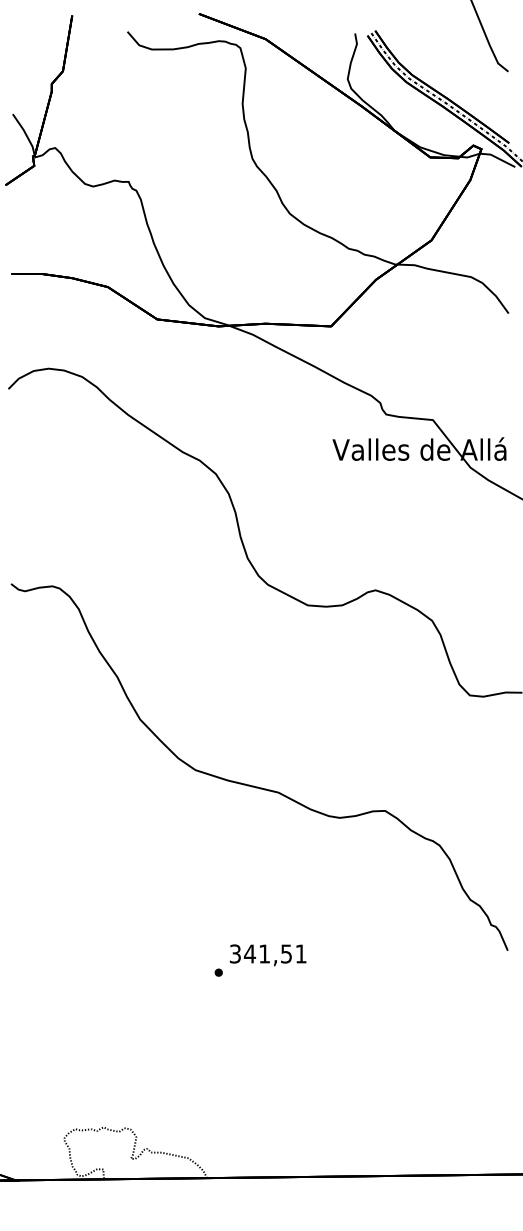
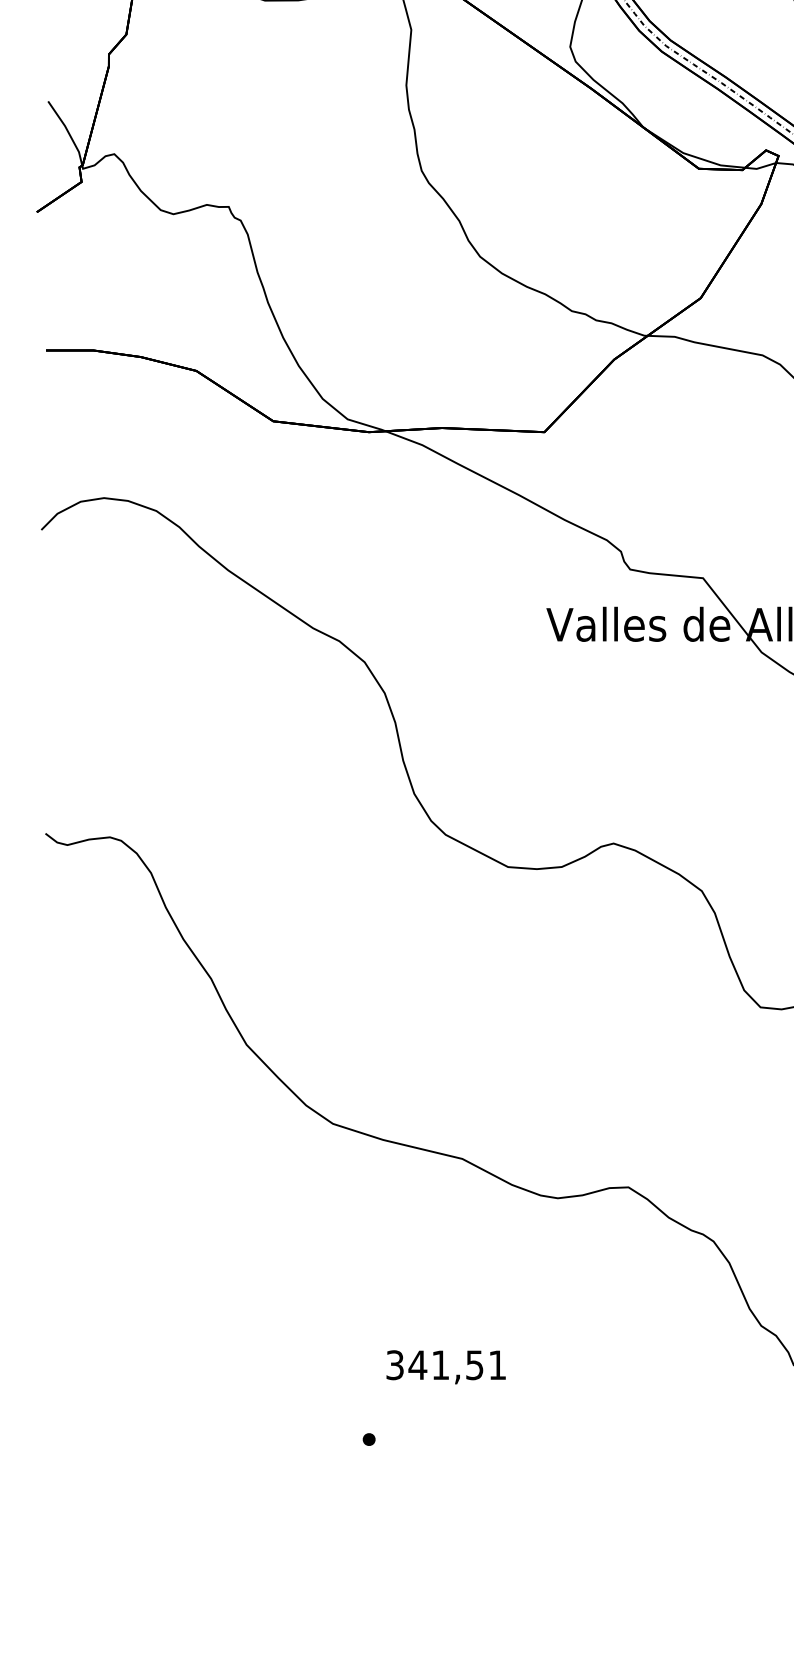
text: (268, 955) -> (446, 1367), moved

